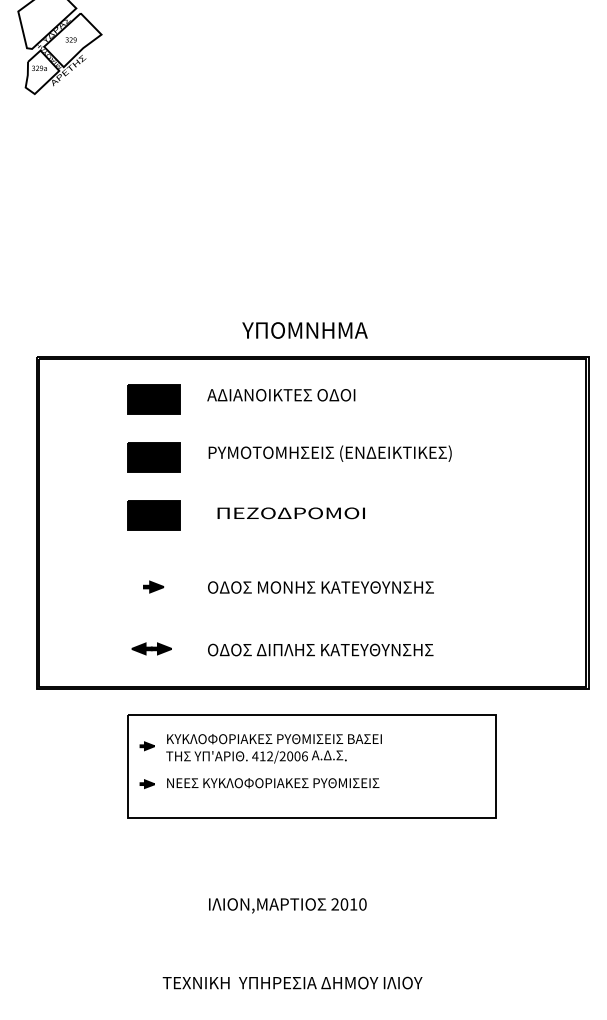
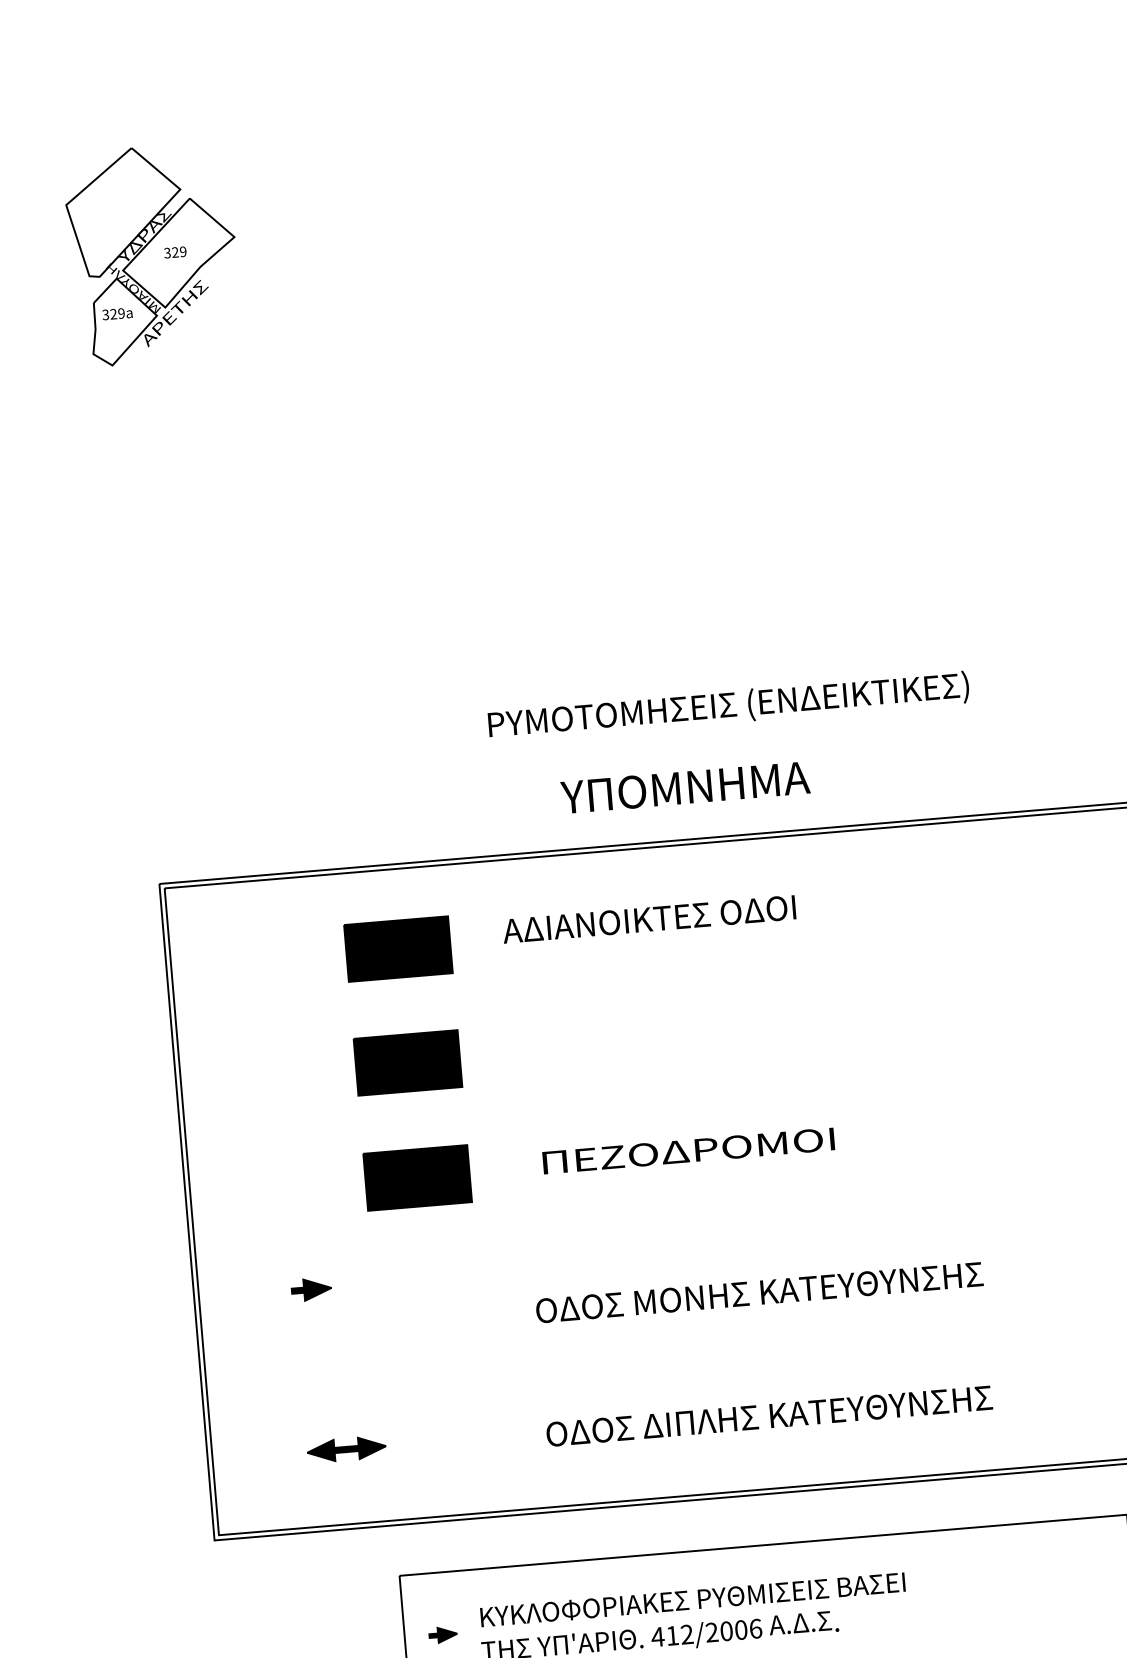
text: (329, 453) -> (727, 706), moved
part: (153, 586) -> (310, 1288), moved
part: (151, 648) -> (346, 1448), moved

